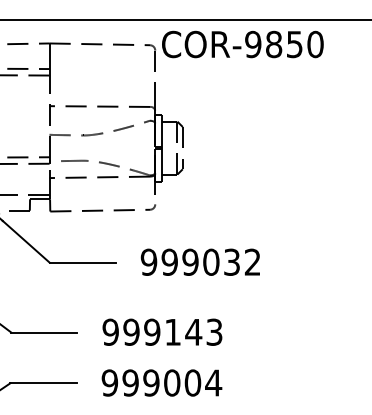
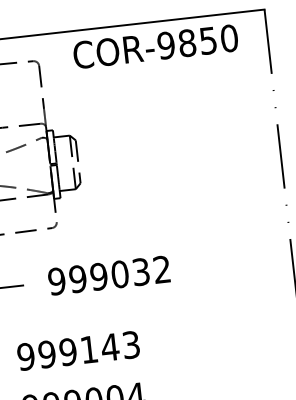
text: (242, 44) -> (155, 46), moved

